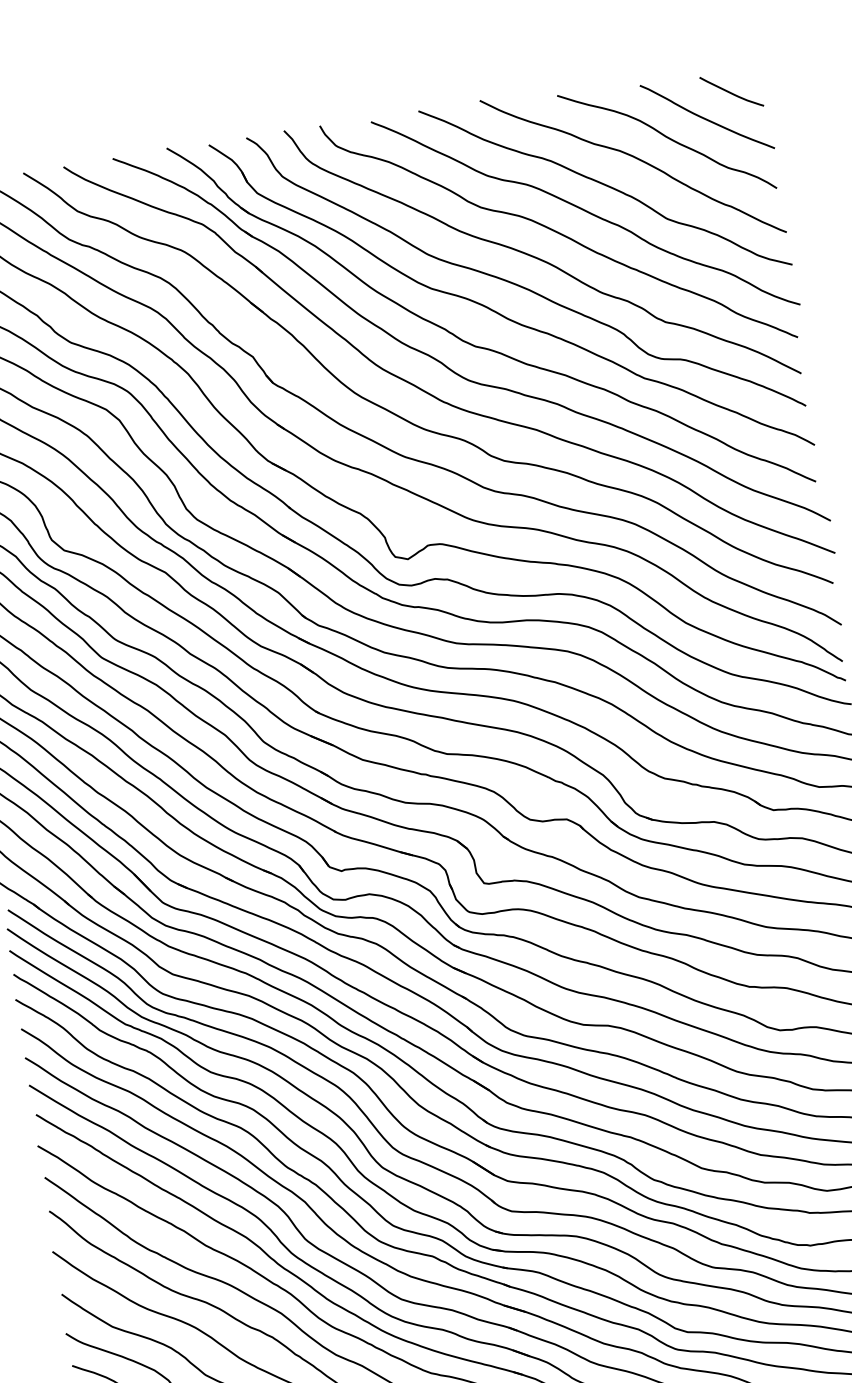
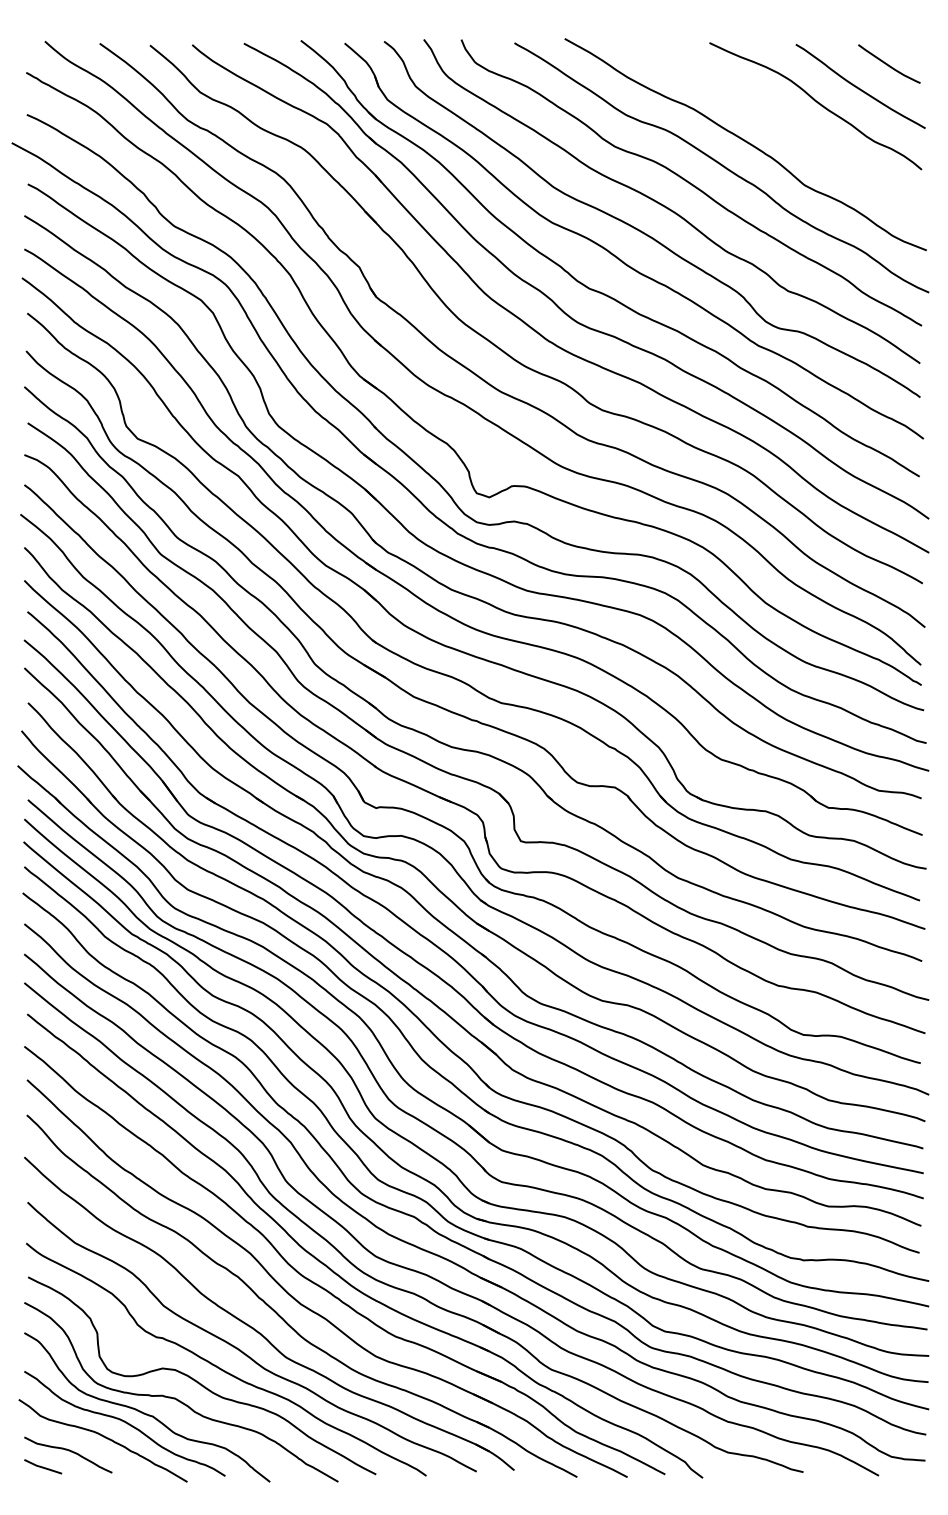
curve: (636, 159) -> (781, 119), removed

